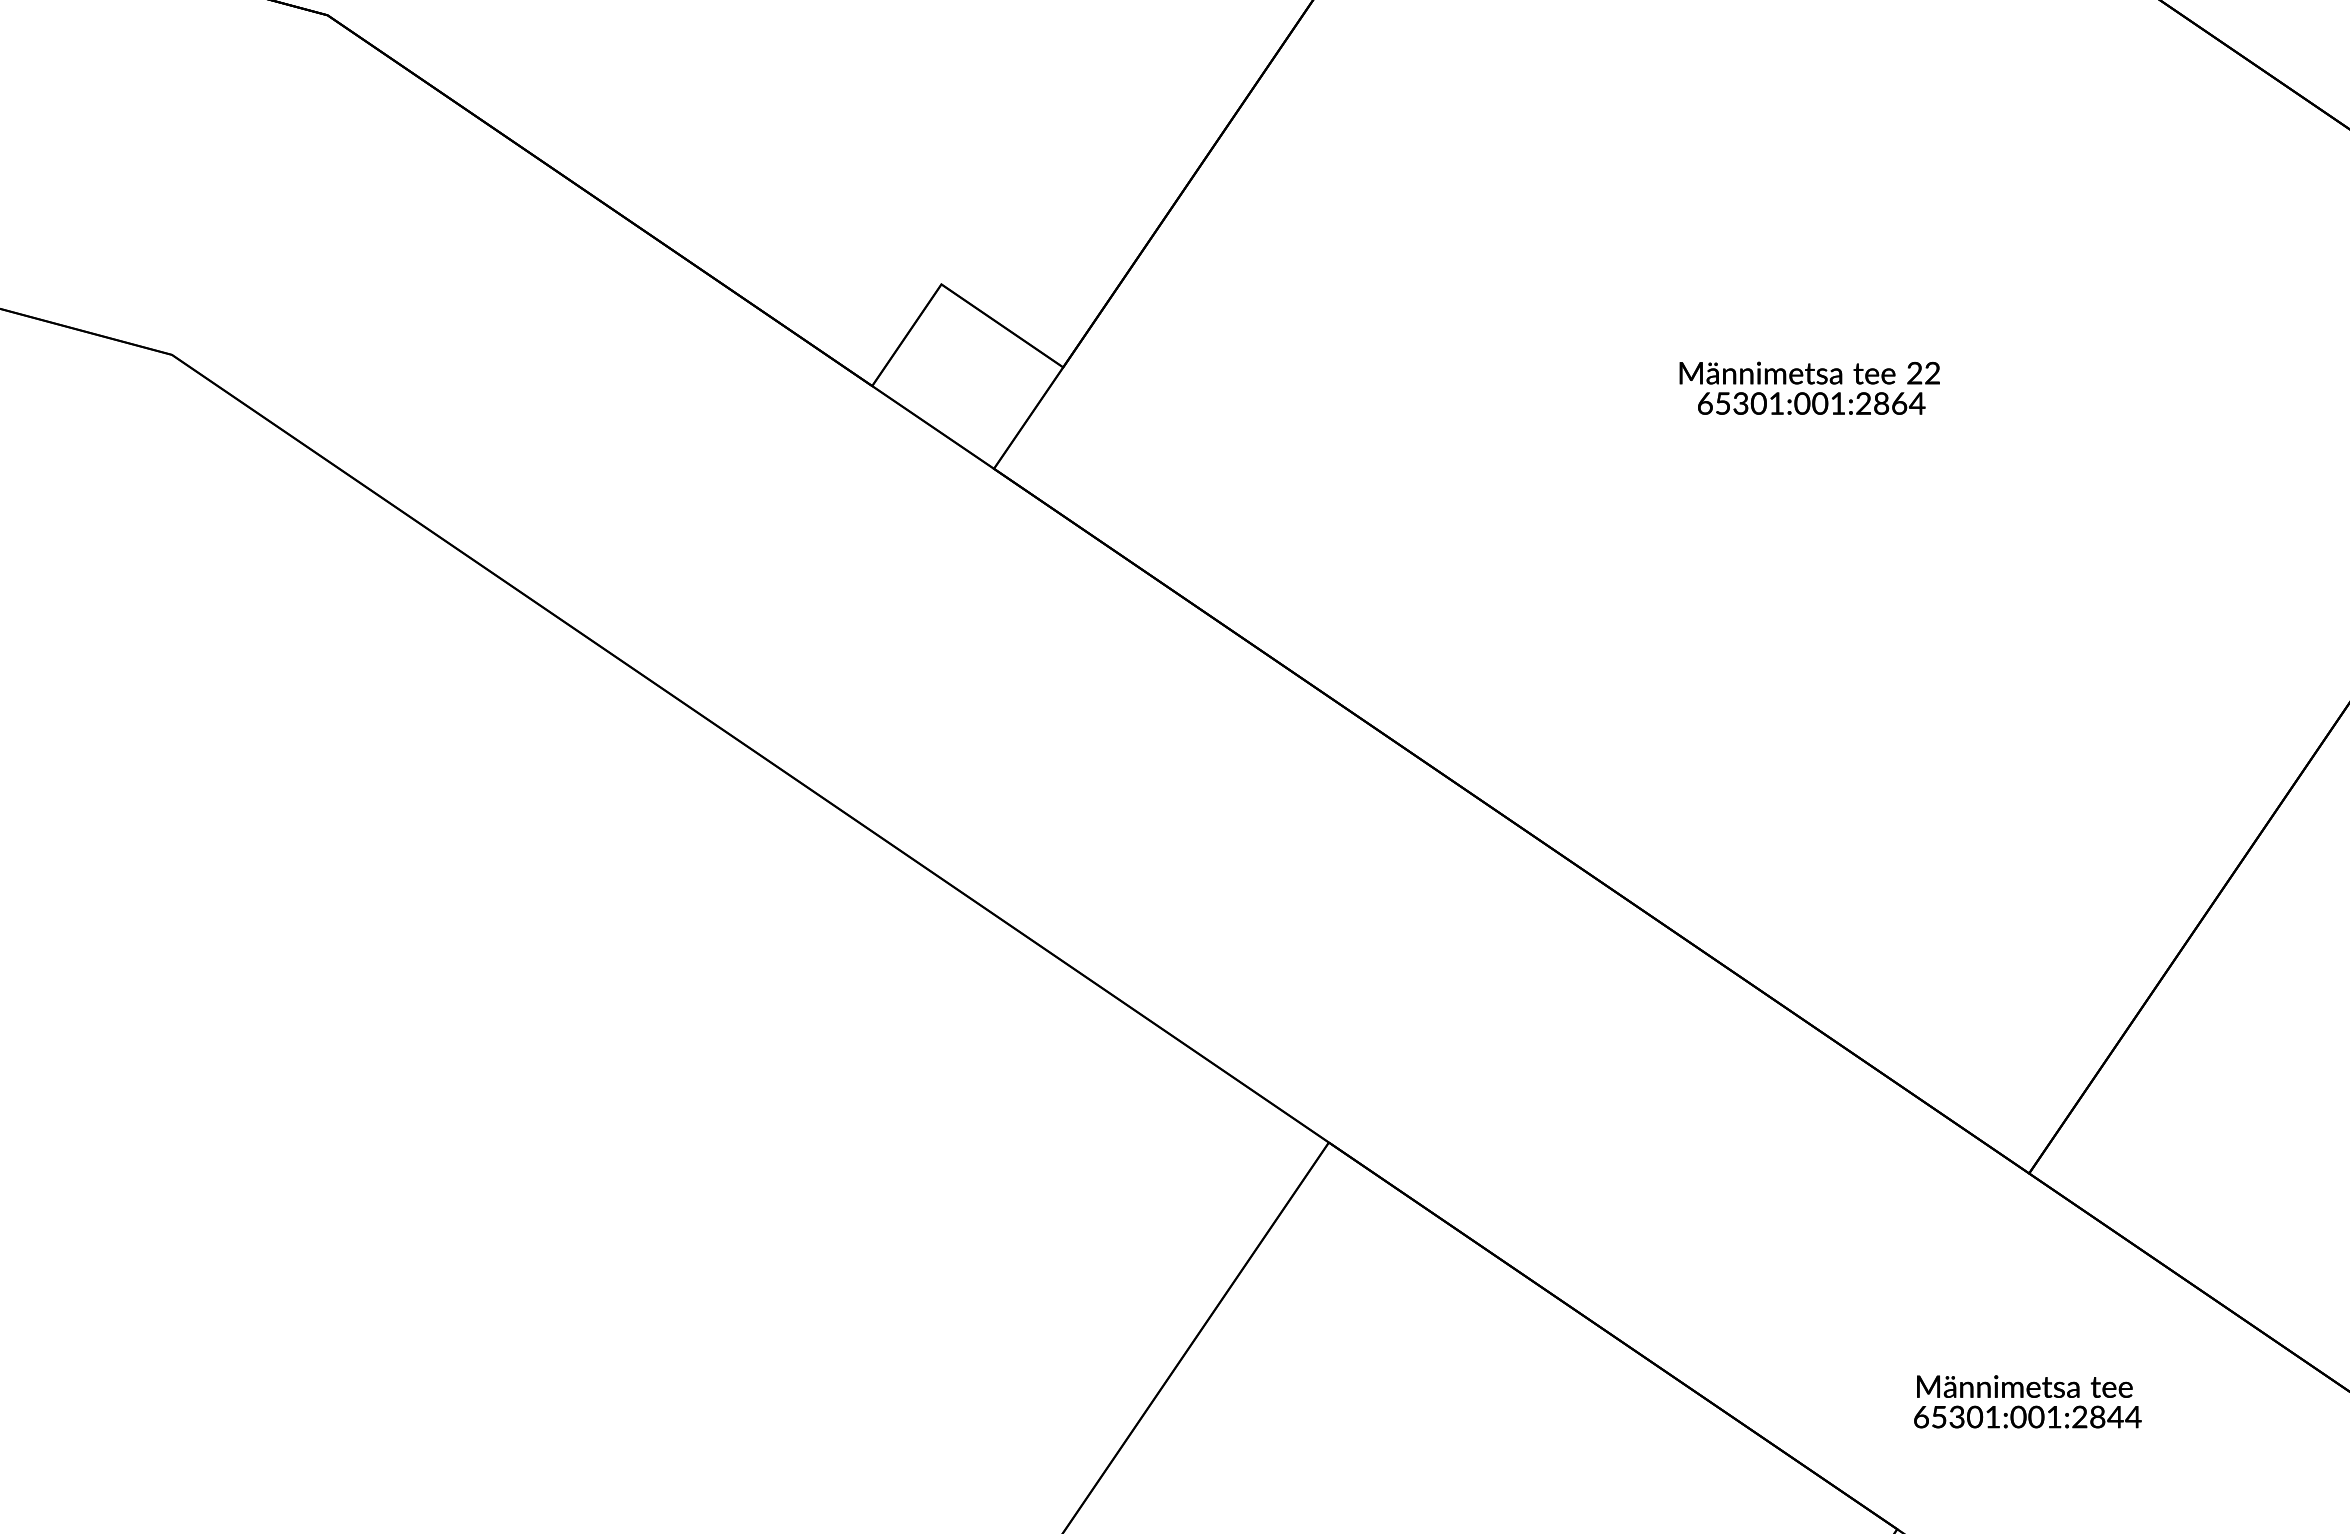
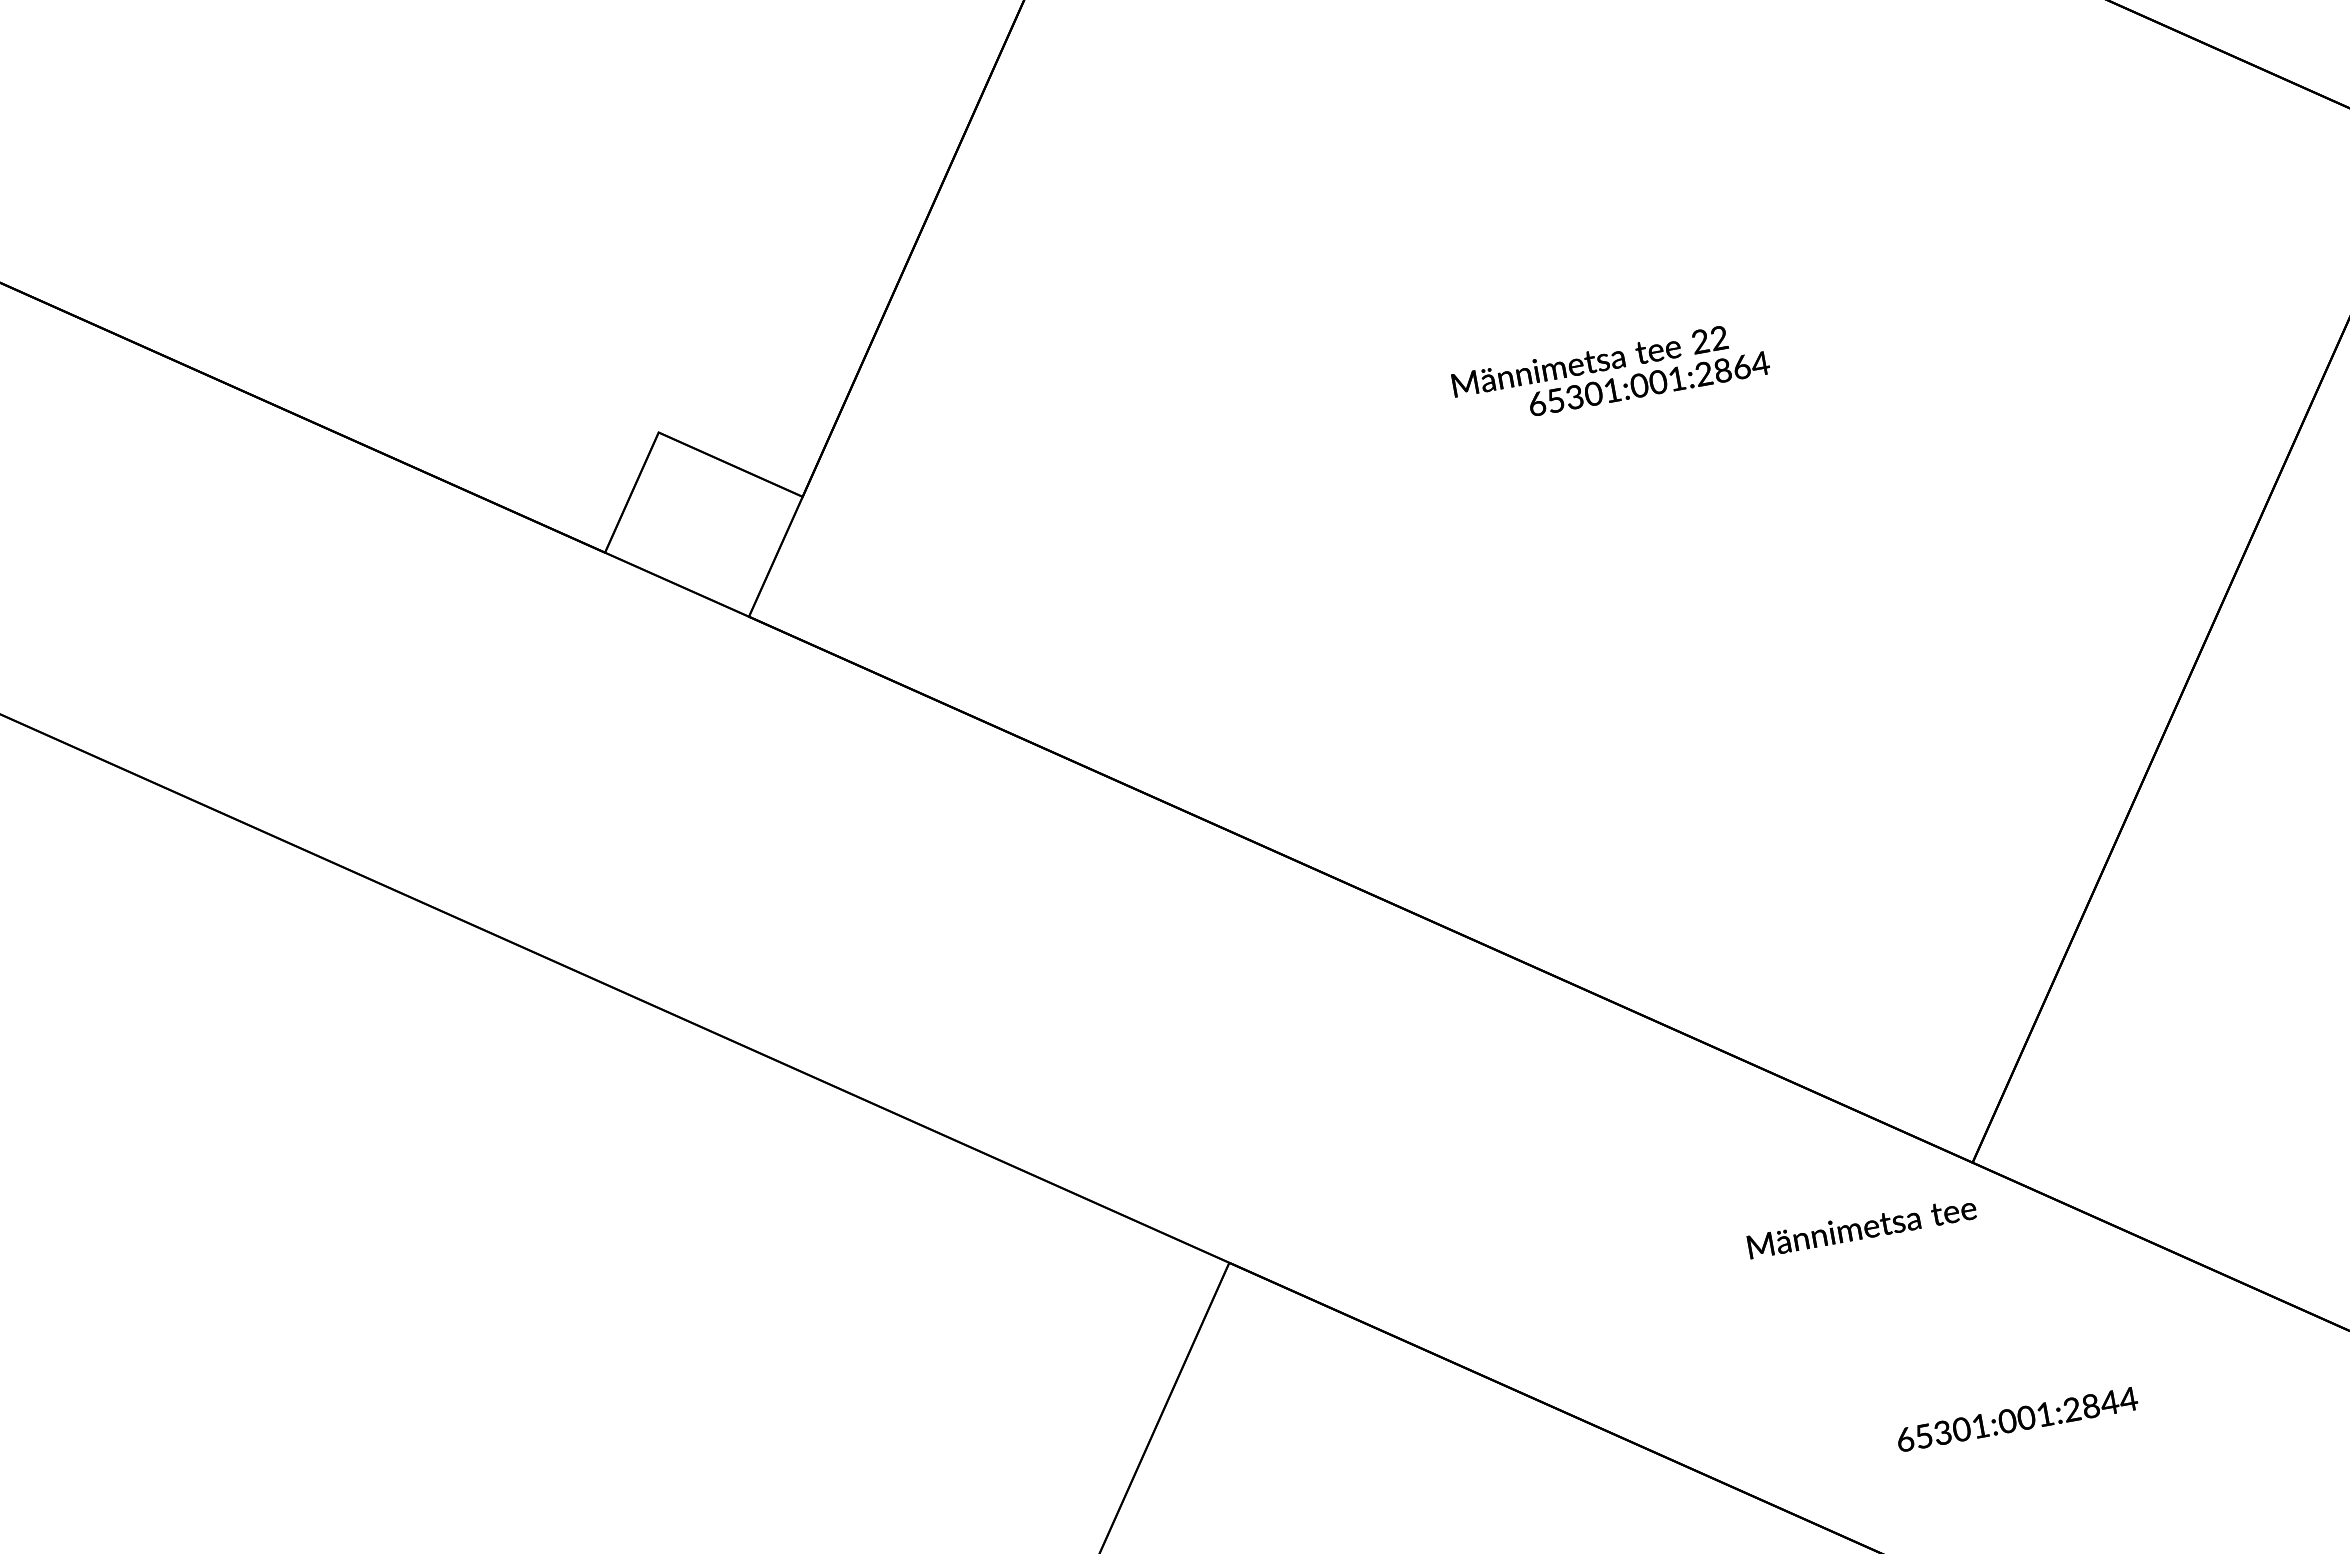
text: (1811, 403) -> (1649, 383), moved
text: (2024, 1386) -> (1861, 1227), moved

